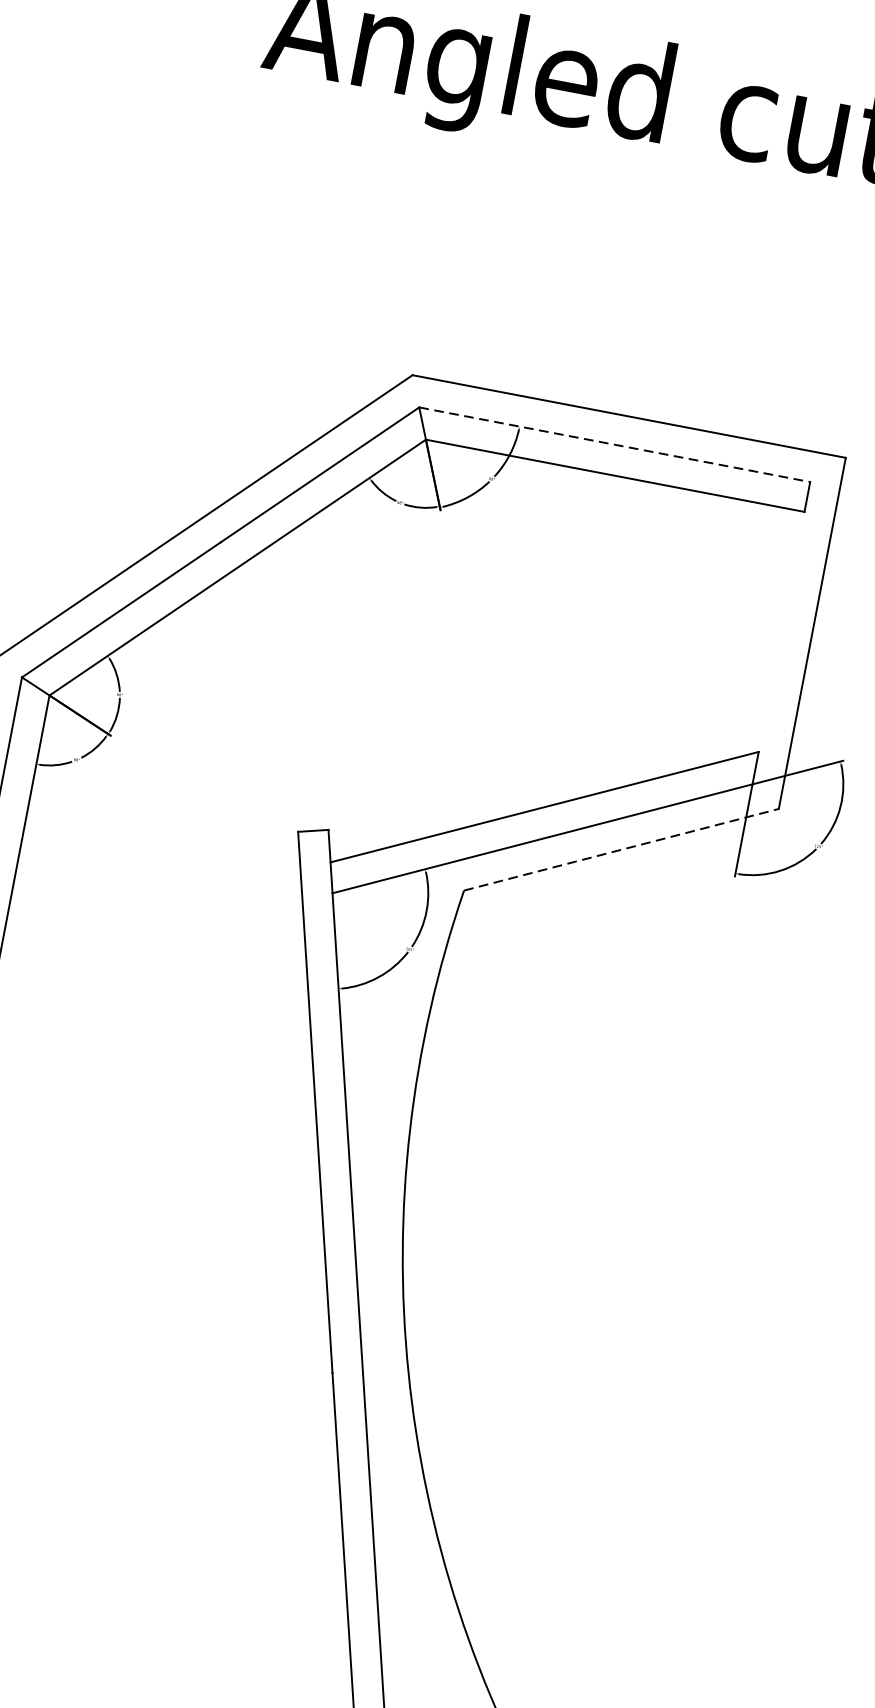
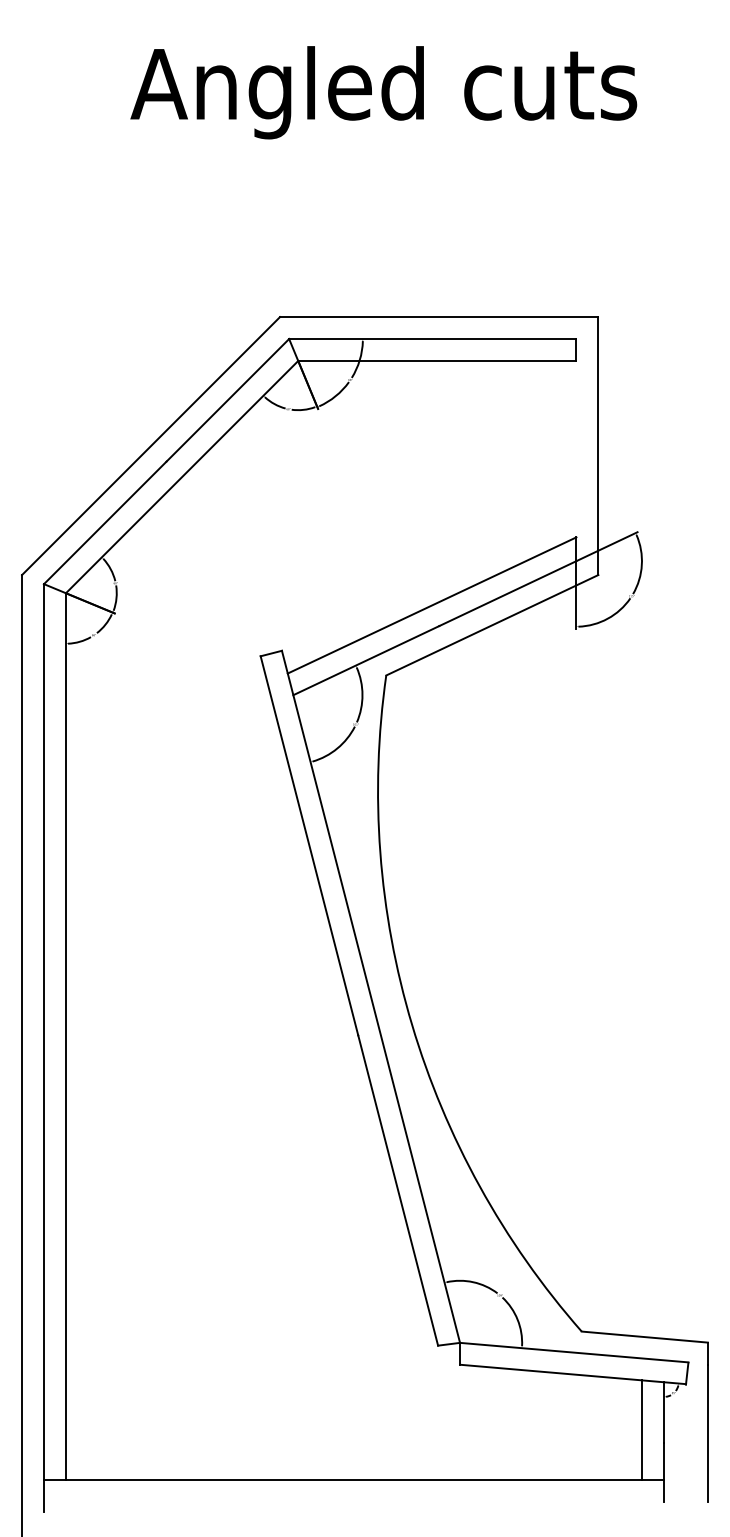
line: (614, 445) -> (432, 339), dashed -> solid
line: (621, 850) -> (492, 625), dashed -> solid

